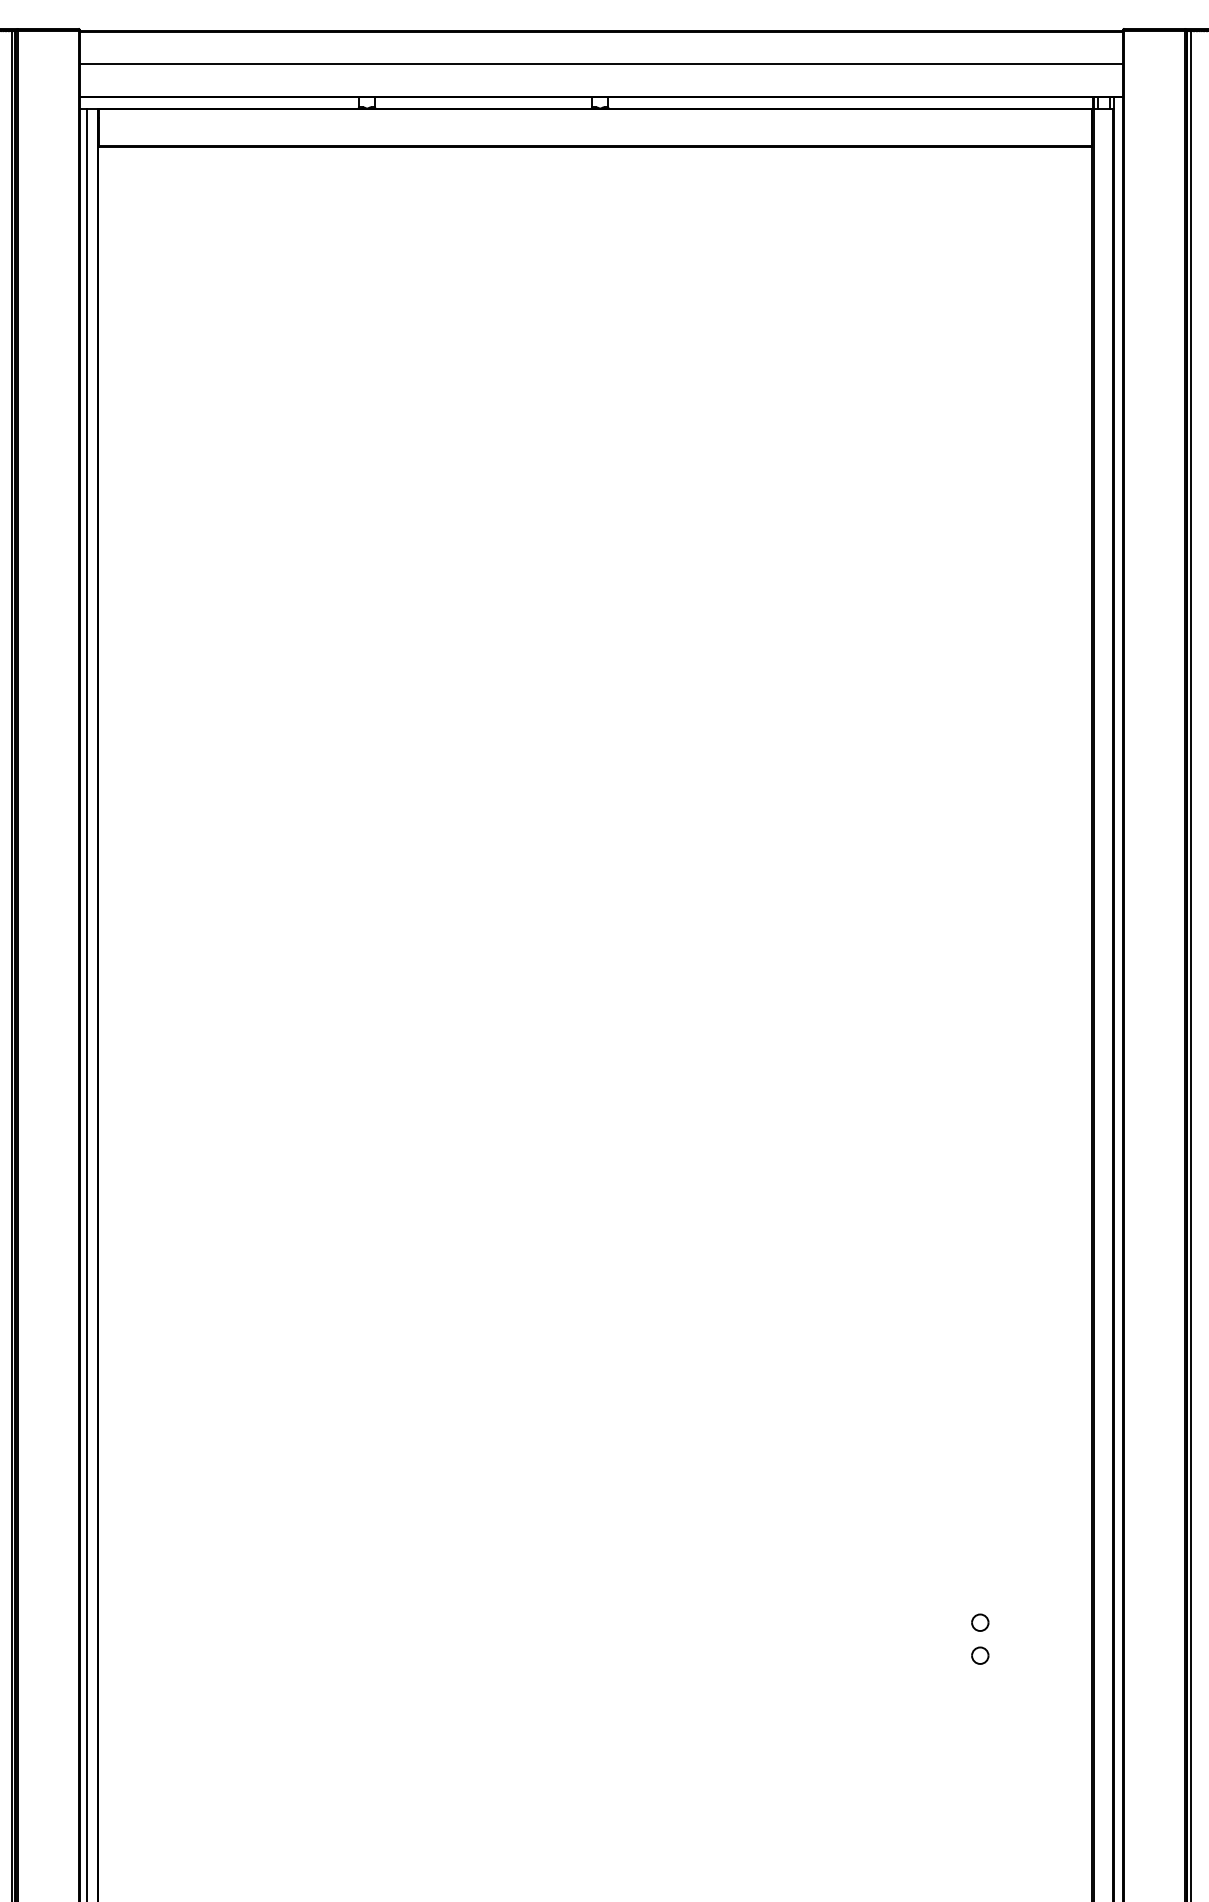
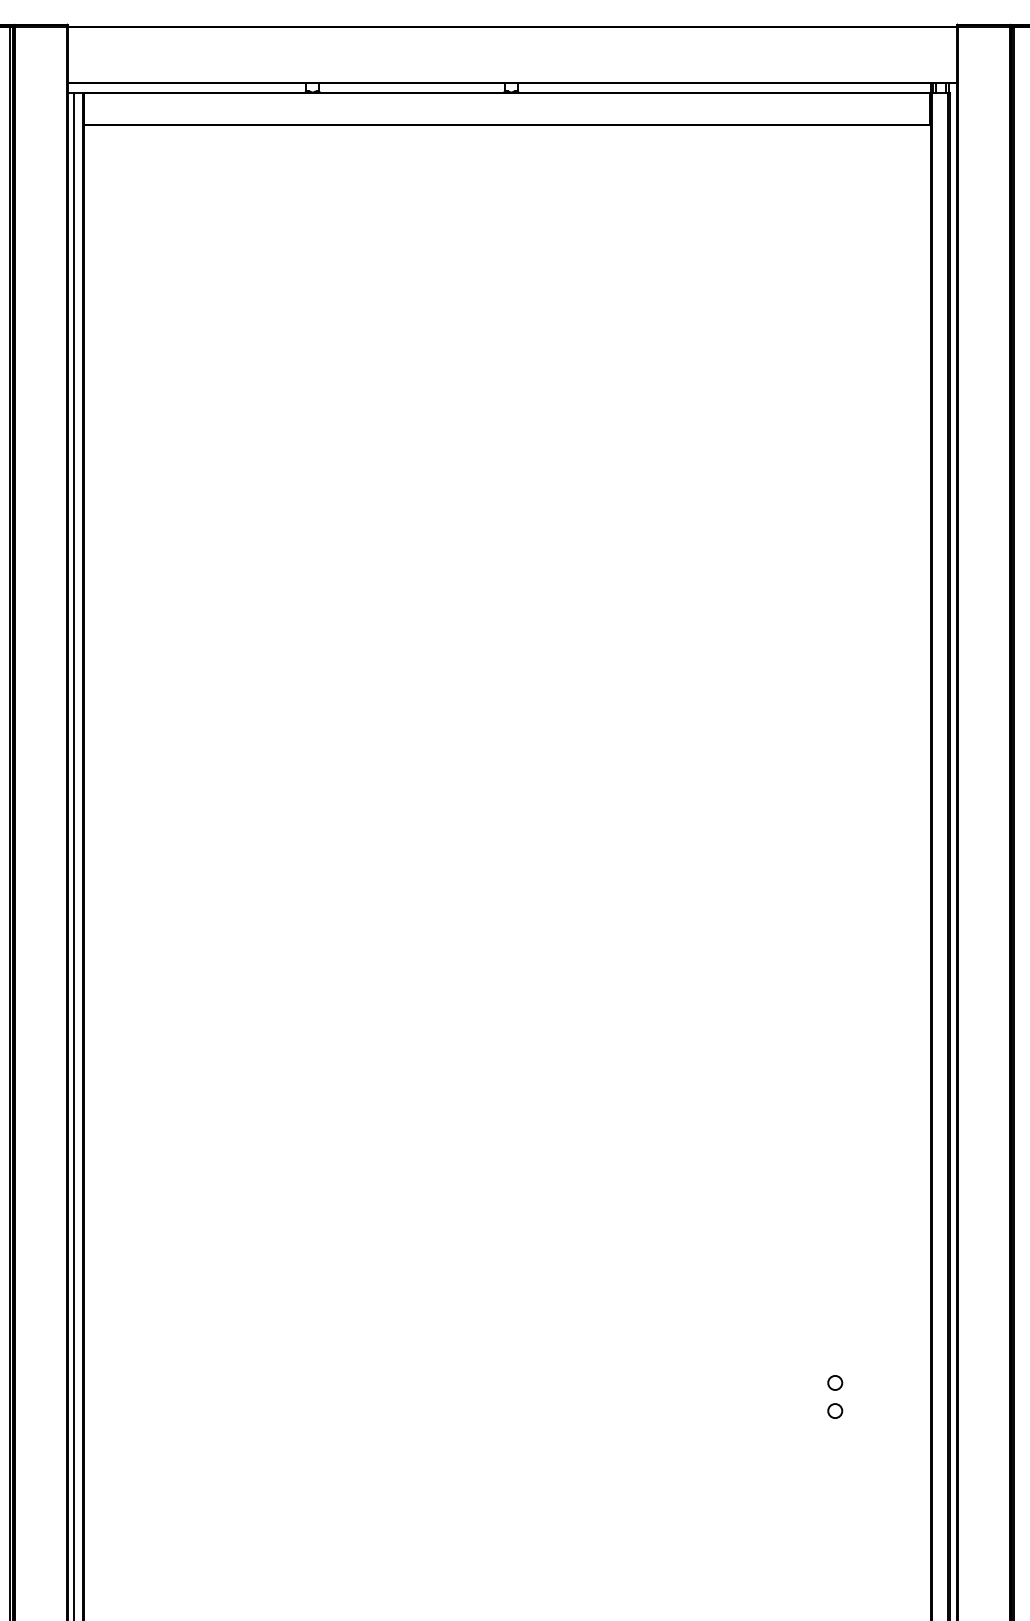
line: (601, 64) -> (512, 55), removed

